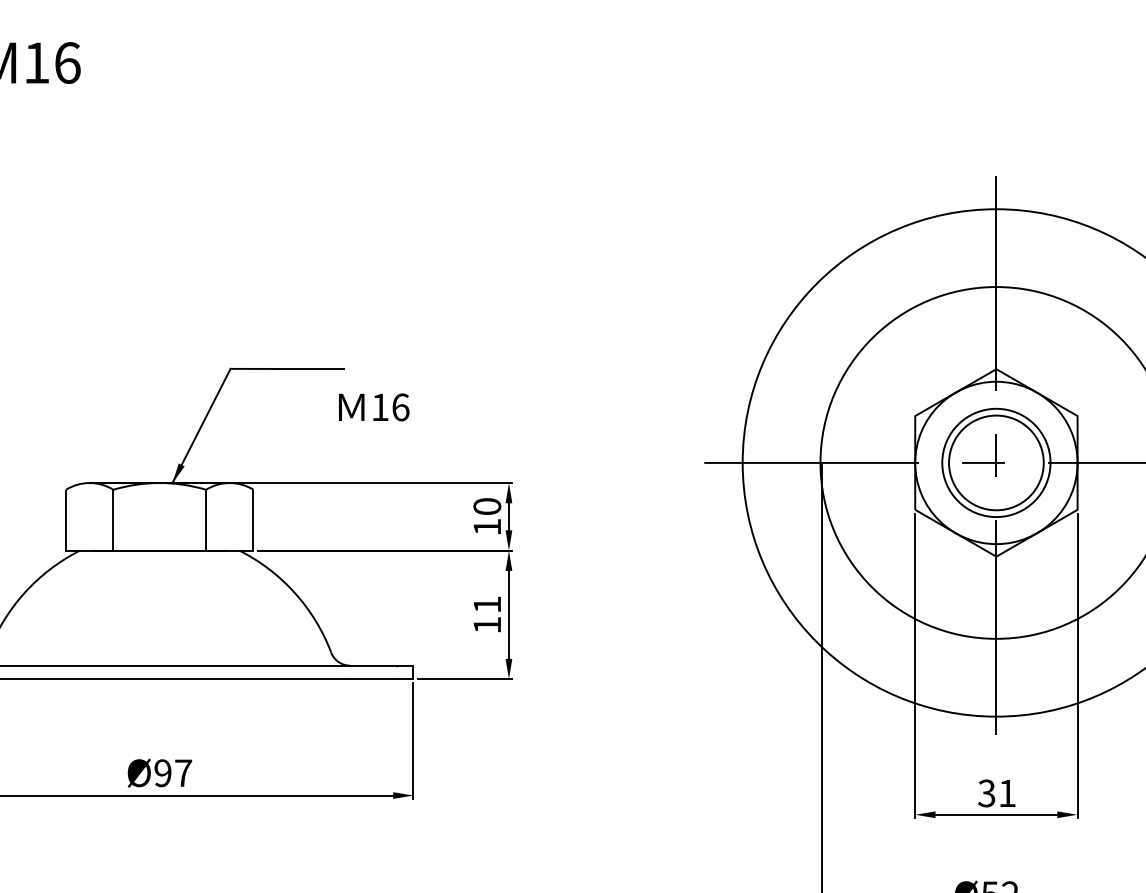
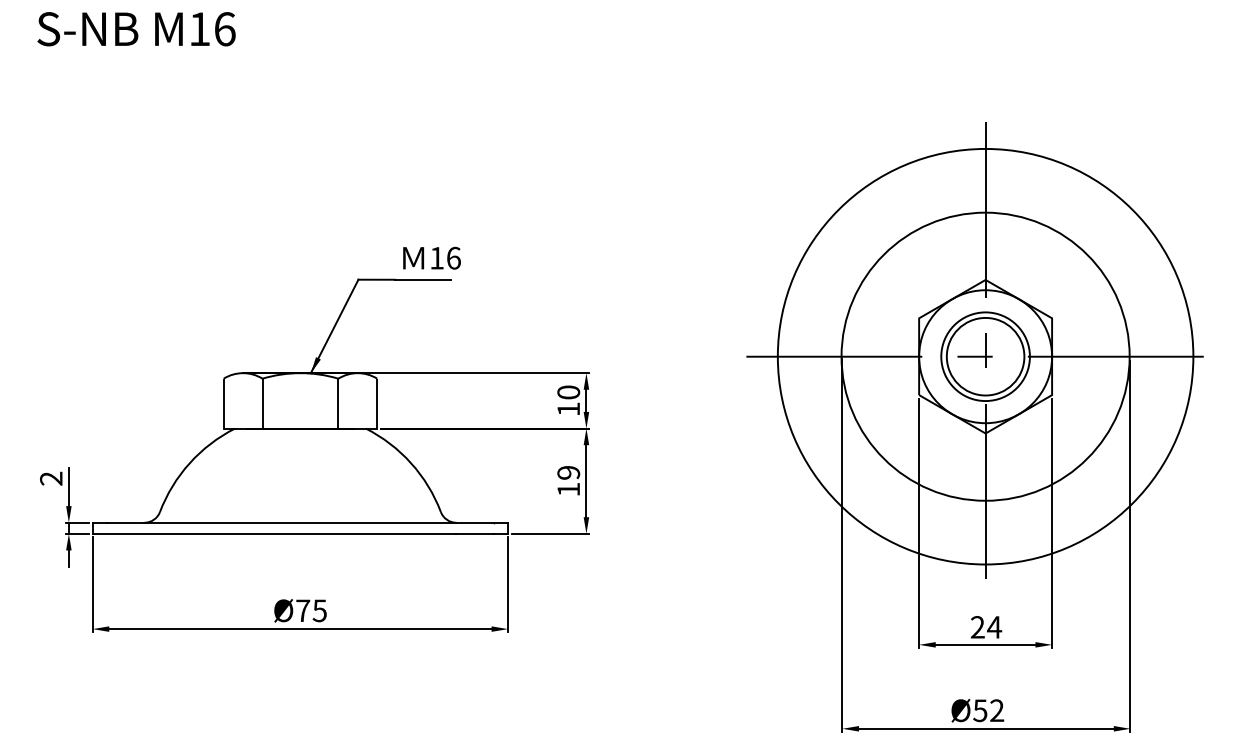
text: (373, 406) -> (431, 257), moved
text: (487, 604) -> (568, 472), 11 -> 19
text: (173, 772) -> (311, 610), Ø97 -> Ø75
text: (997, 793) -> (986, 627), 31 -> 24

